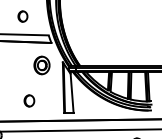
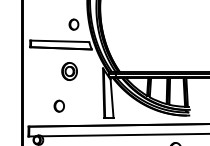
part: (22, 16) -> (73, 24), moved
part: (41, 65) -> (69, 71), moved
part: (28, 100) -> (58, 105), moved

